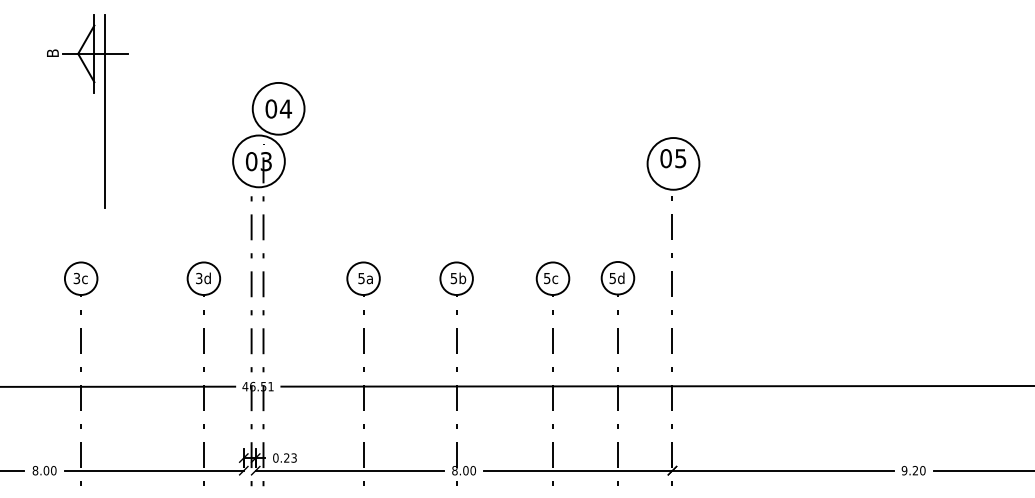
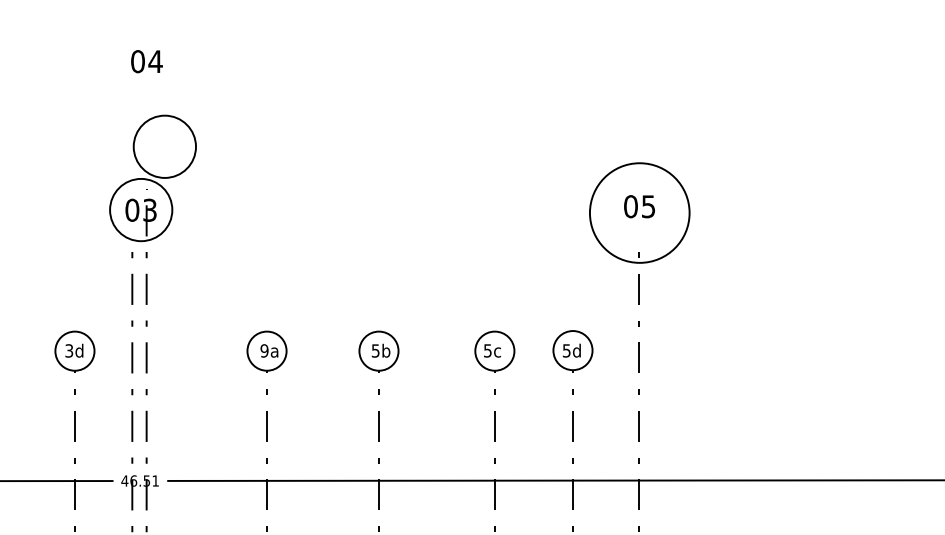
text: (278, 108) -> (146, 61), moved
circle: (673, 163) -> (639, 212), size x1.6
text: (361, 277) -> (264, 349), 5a -> 9a

